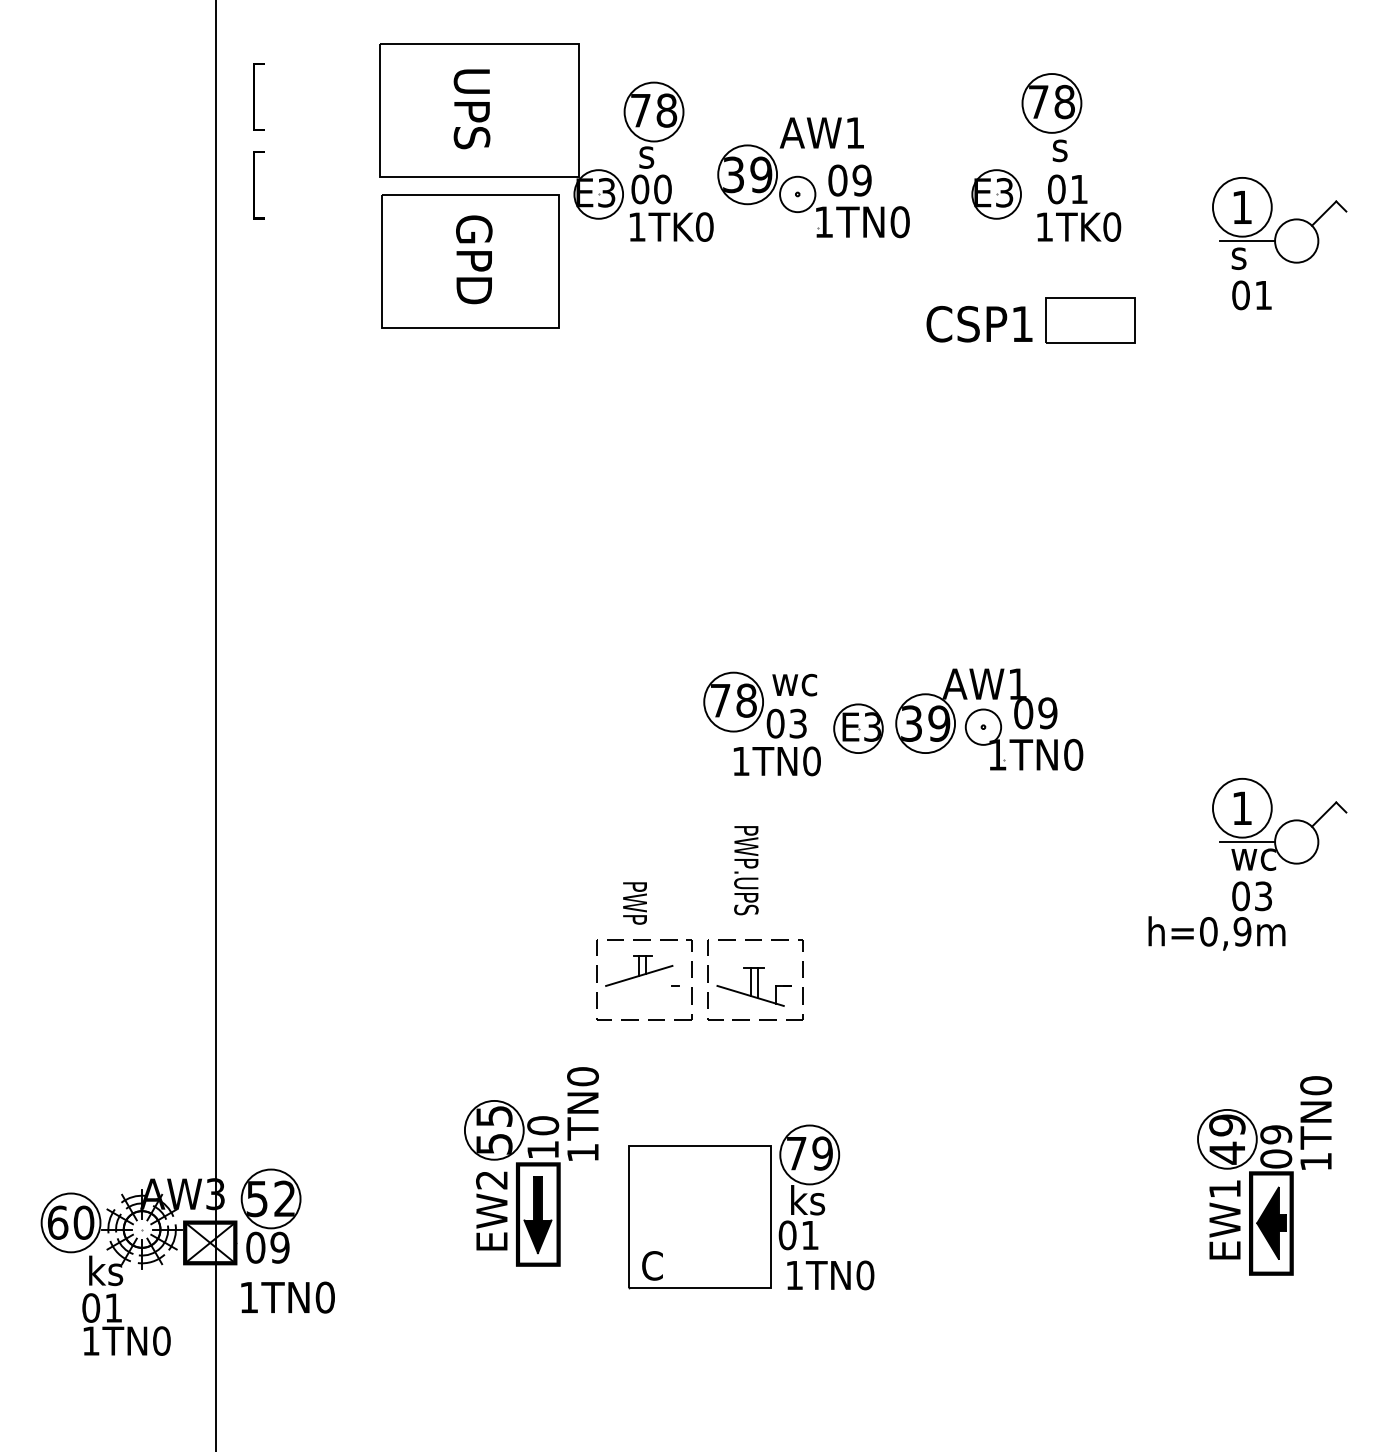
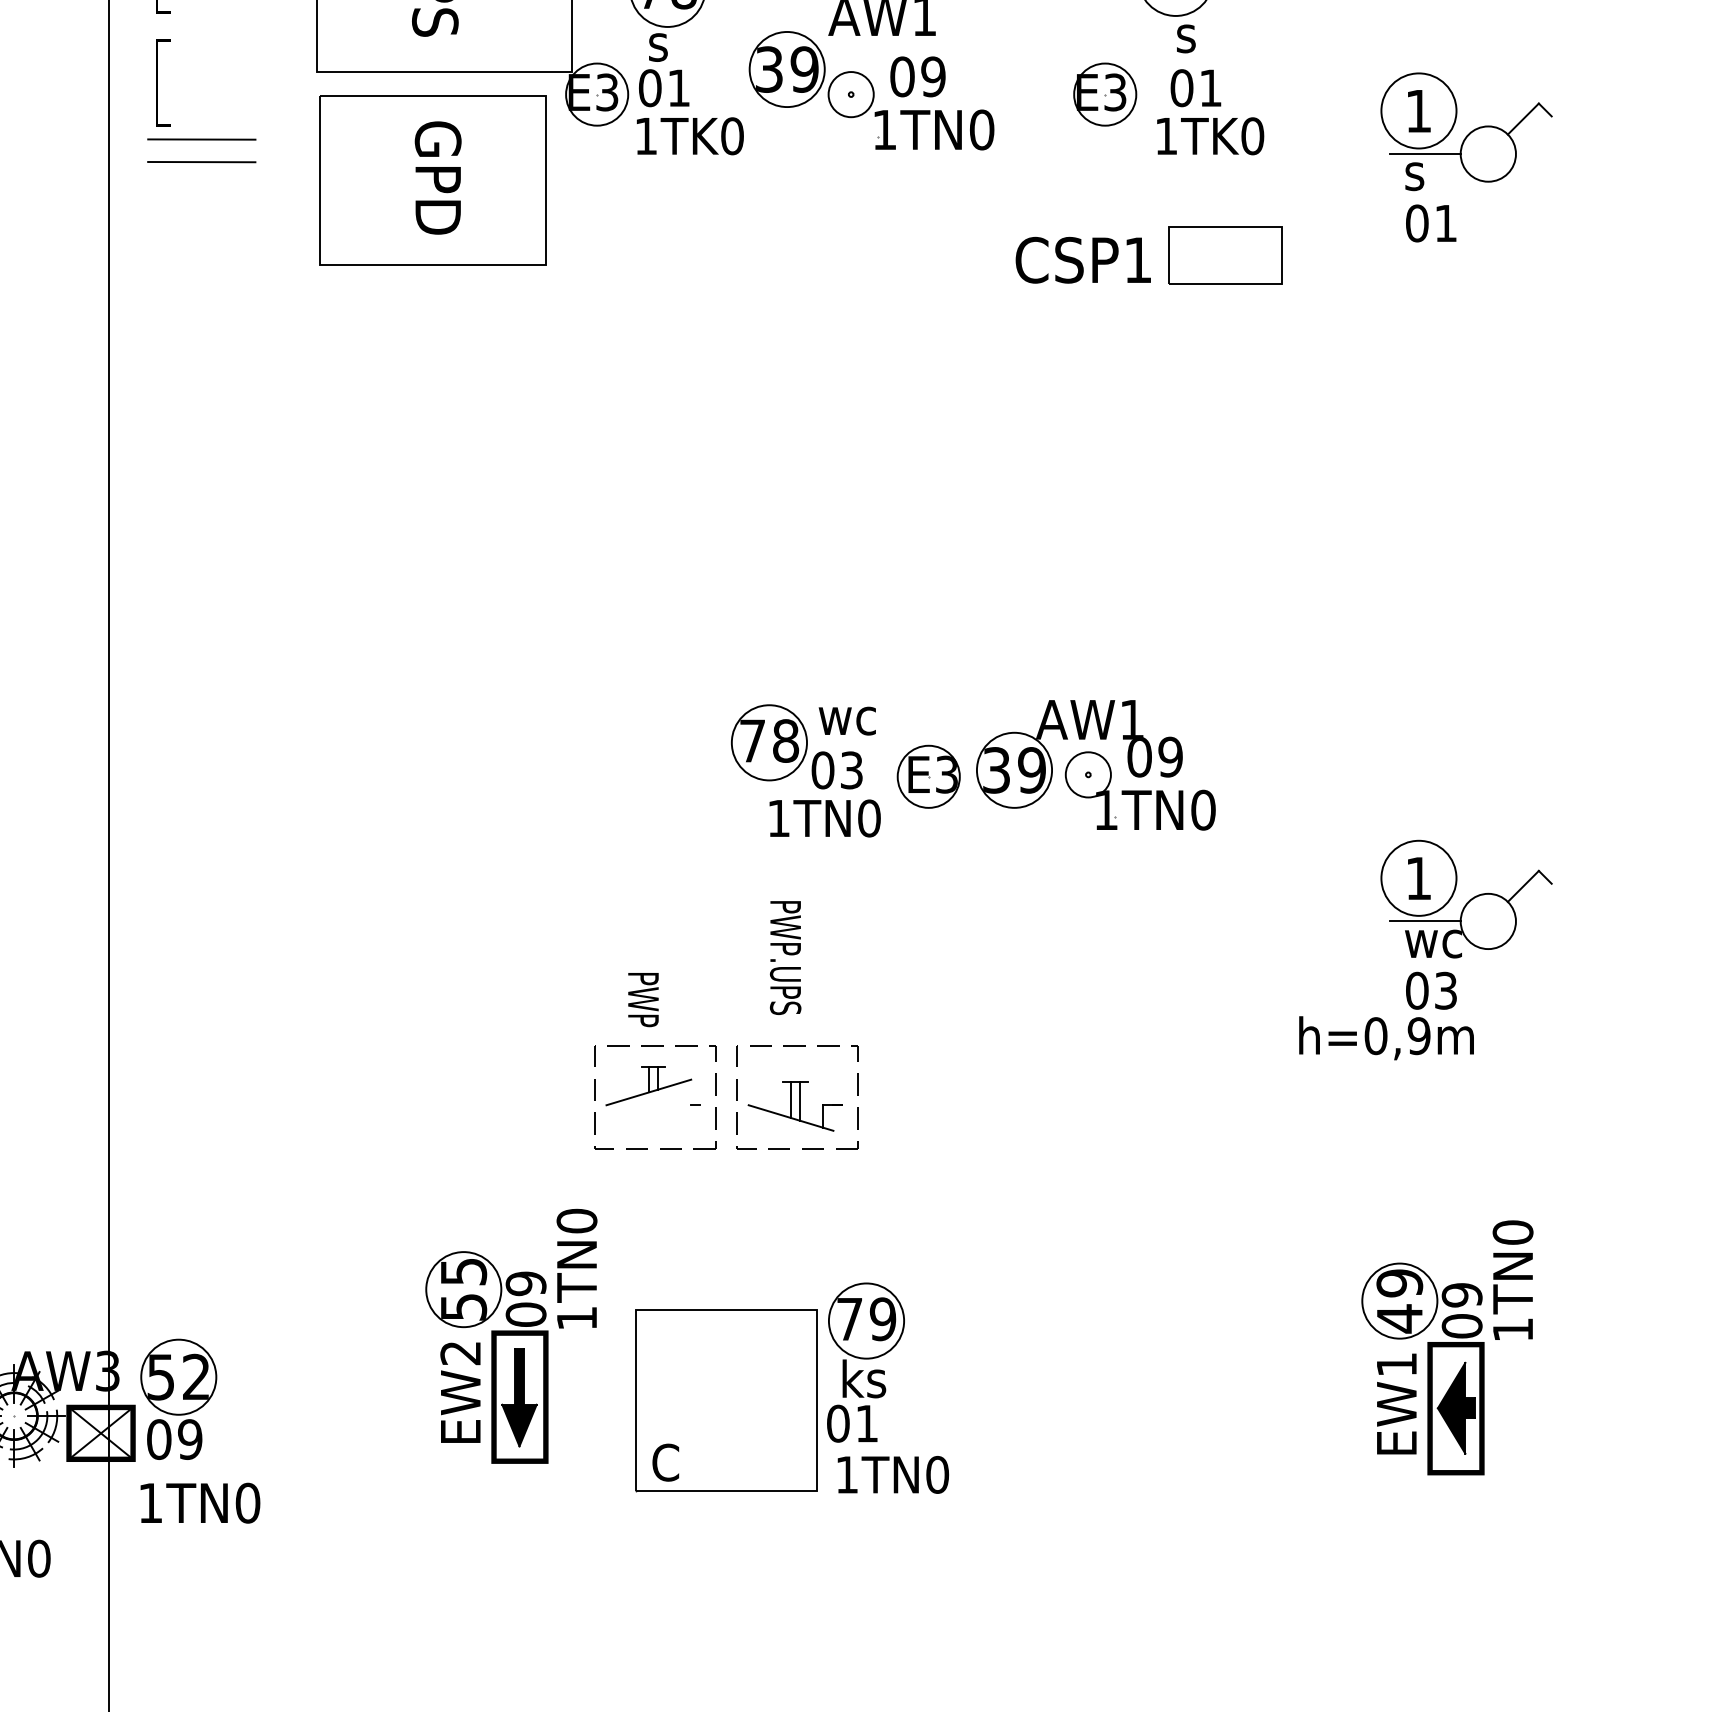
text: (662, 189) -> (678, 88), 00 -> 01
line: (289, 229) -> (202, 139), added
line: (289, 247) -> (202, 162), added
text: (543, 1137) -> (526, 1298), 10 -> 09

